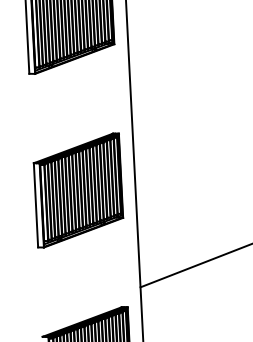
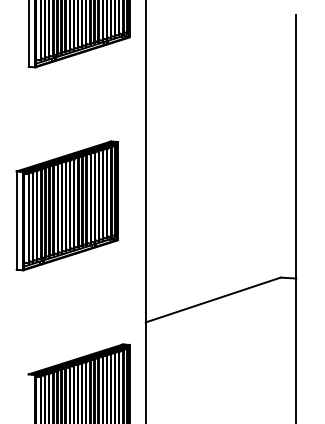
part: (77, 190) -> (66, 205), moved

